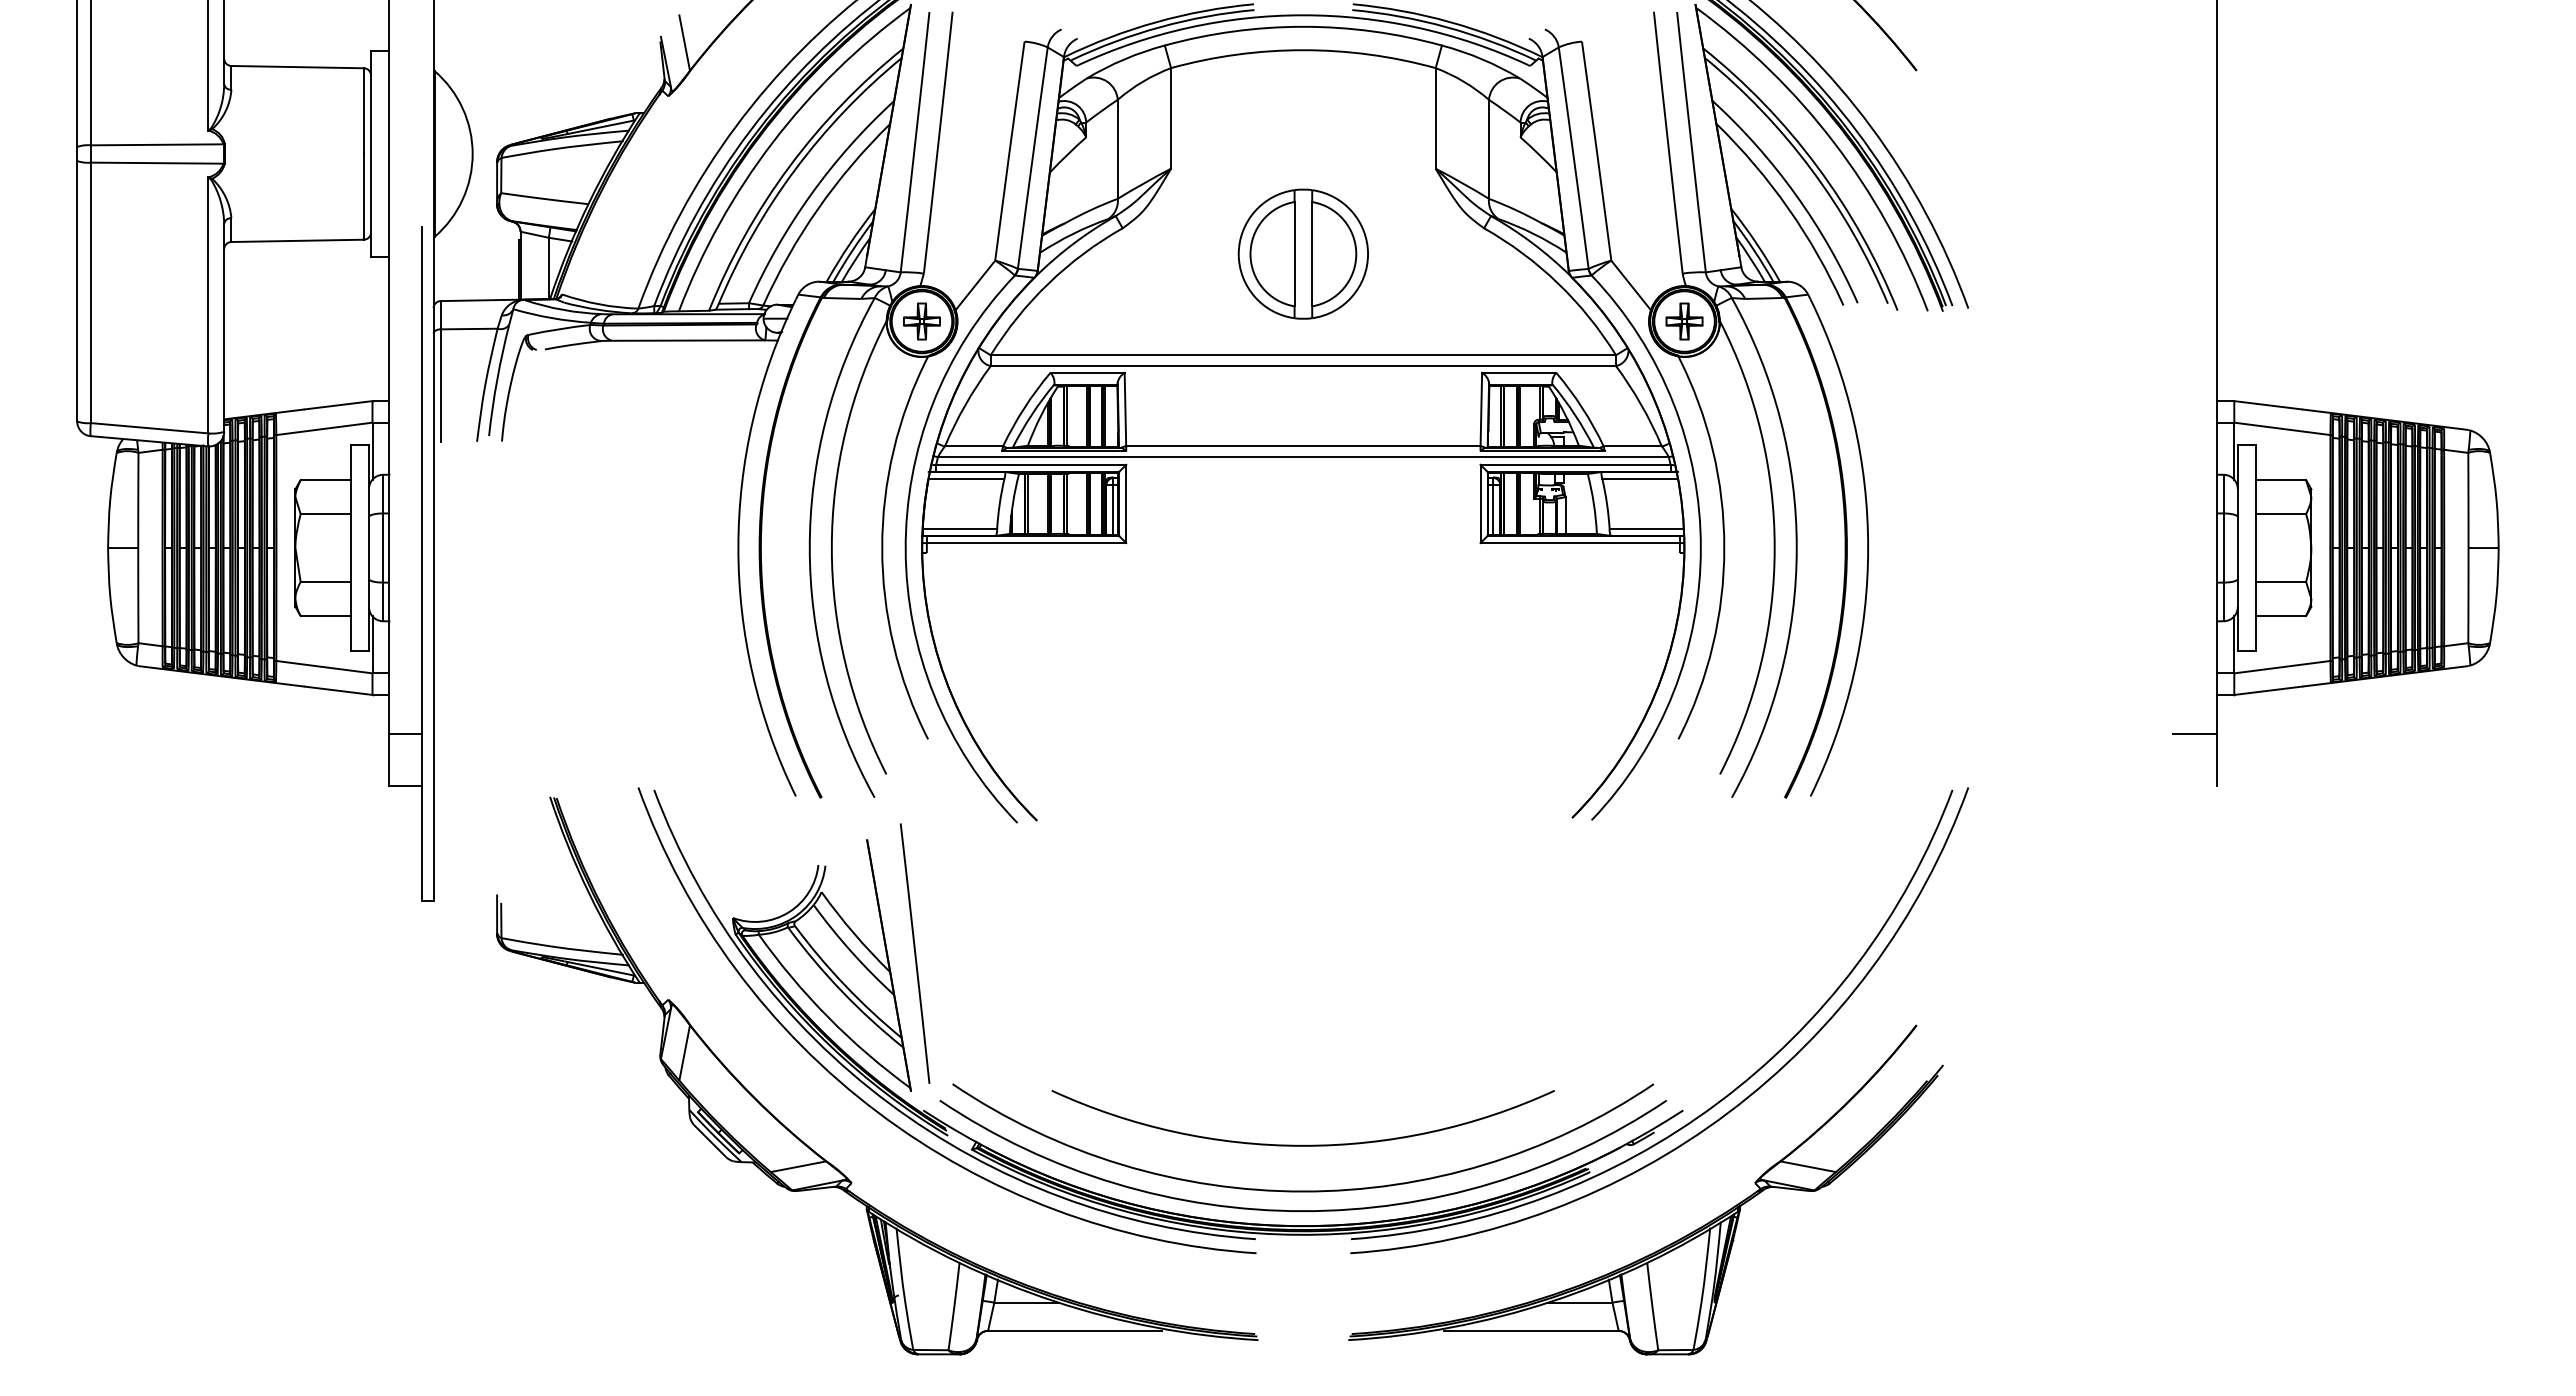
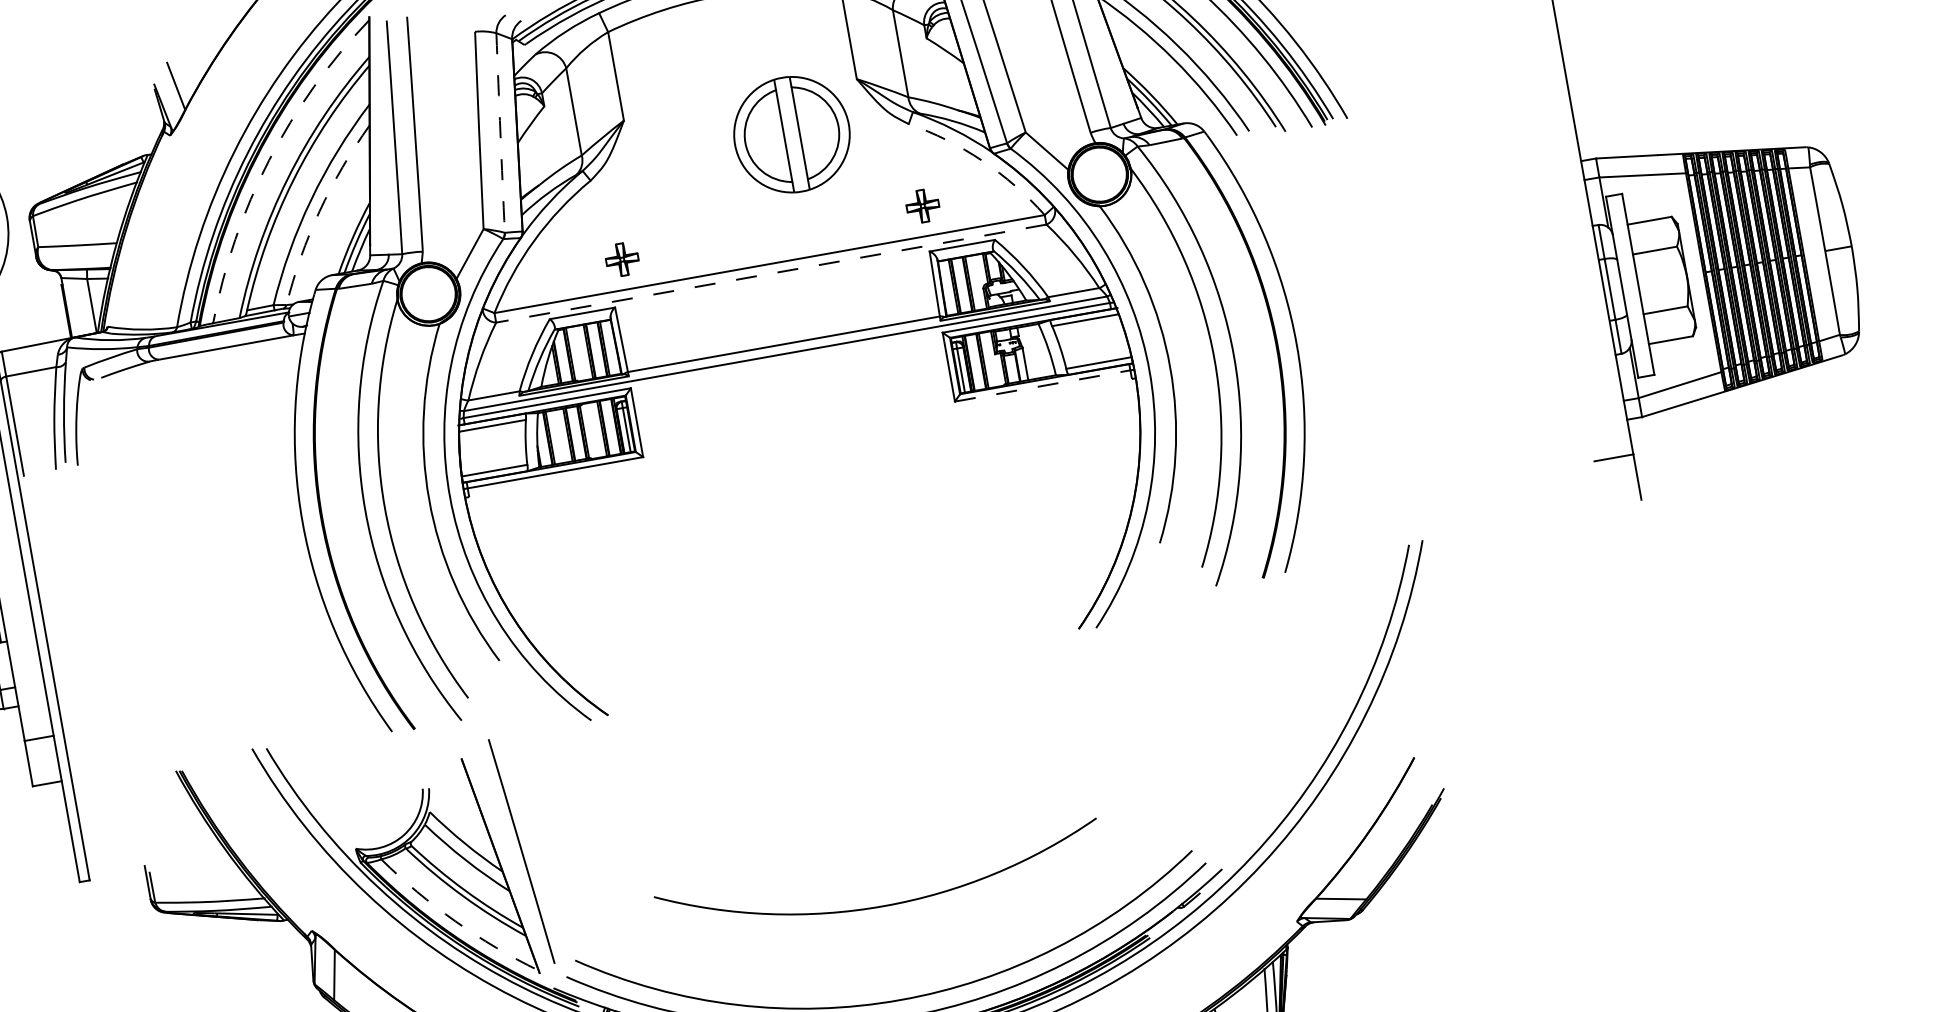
arc: (772, 142) -> (269, 160), solid -> dashed
arc: (1032, 158) -> (500, 133), solid -> dashed
arc: (818, 208) -> (319, 210), solid -> dashed
part: (1302, 253) -> (791, 134), moved
arc: (1558, 283) -> (982, 160), solid -> dashed
part: (921, 321) -> (621, 259), moved
part: (1684, 321) -> (922, 206), moved
line: (1303, 366) -> (771, 273), solid -> dashed
line: (1580, 543) -> (1043, 386), solid -> dashed
arc: (828, 1017) -> (455, 921), solid -> dashed
arc: (1302, 1144) -> (882, 905), moved

